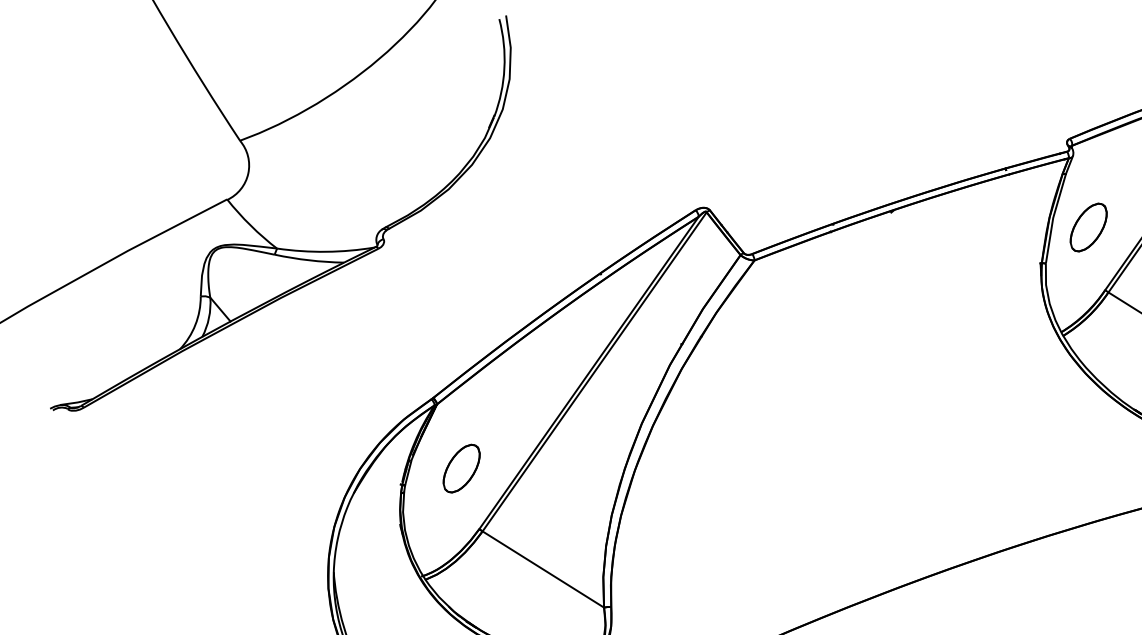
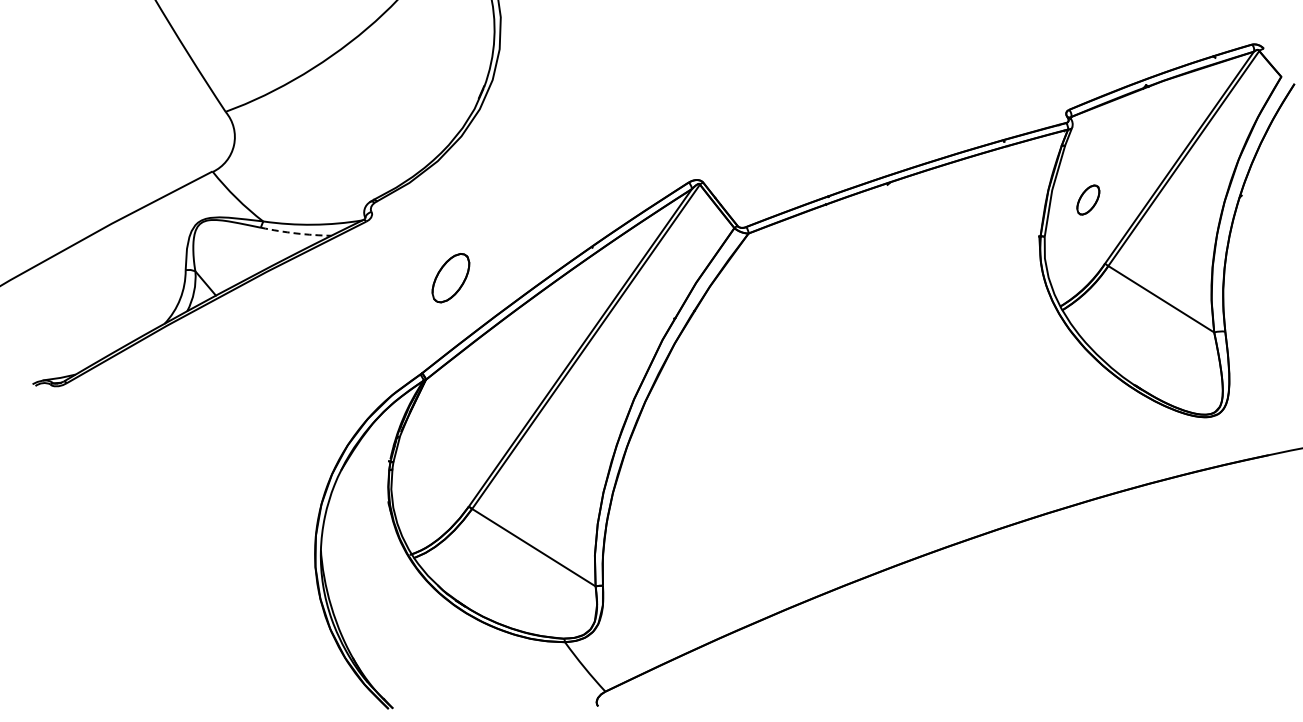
part: (1088, 226) -> (1088, 199), size x0.6
arc: (308, 260) -> (295, 233), solid -> dashed
part: (461, 468) -> (450, 278), moved

